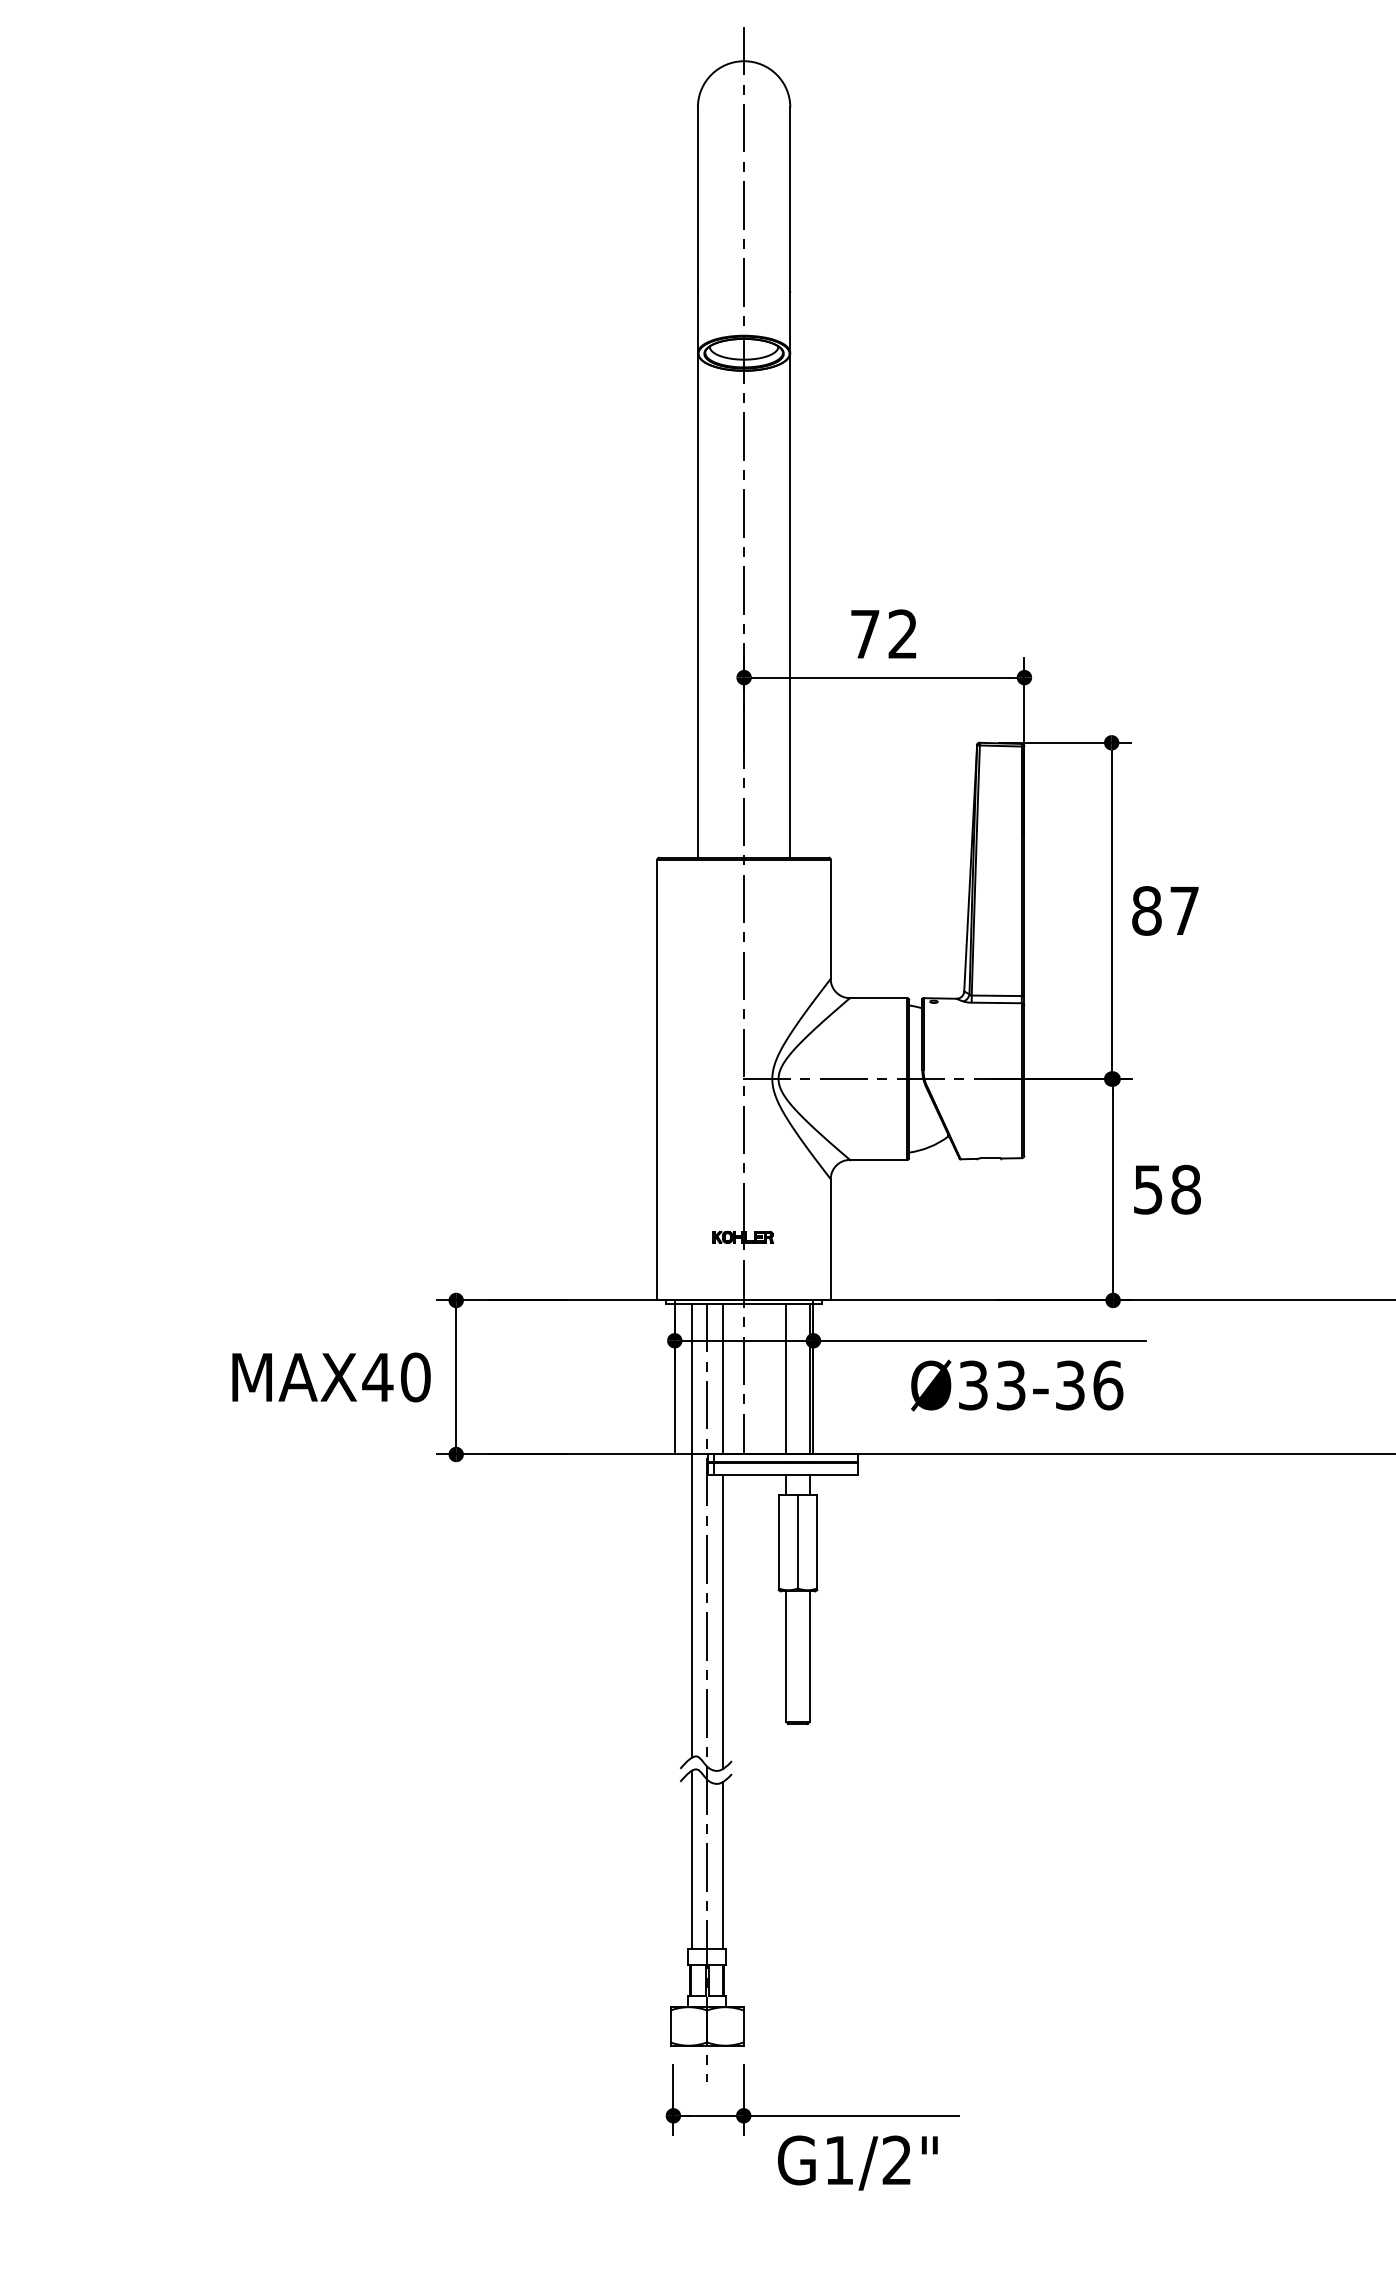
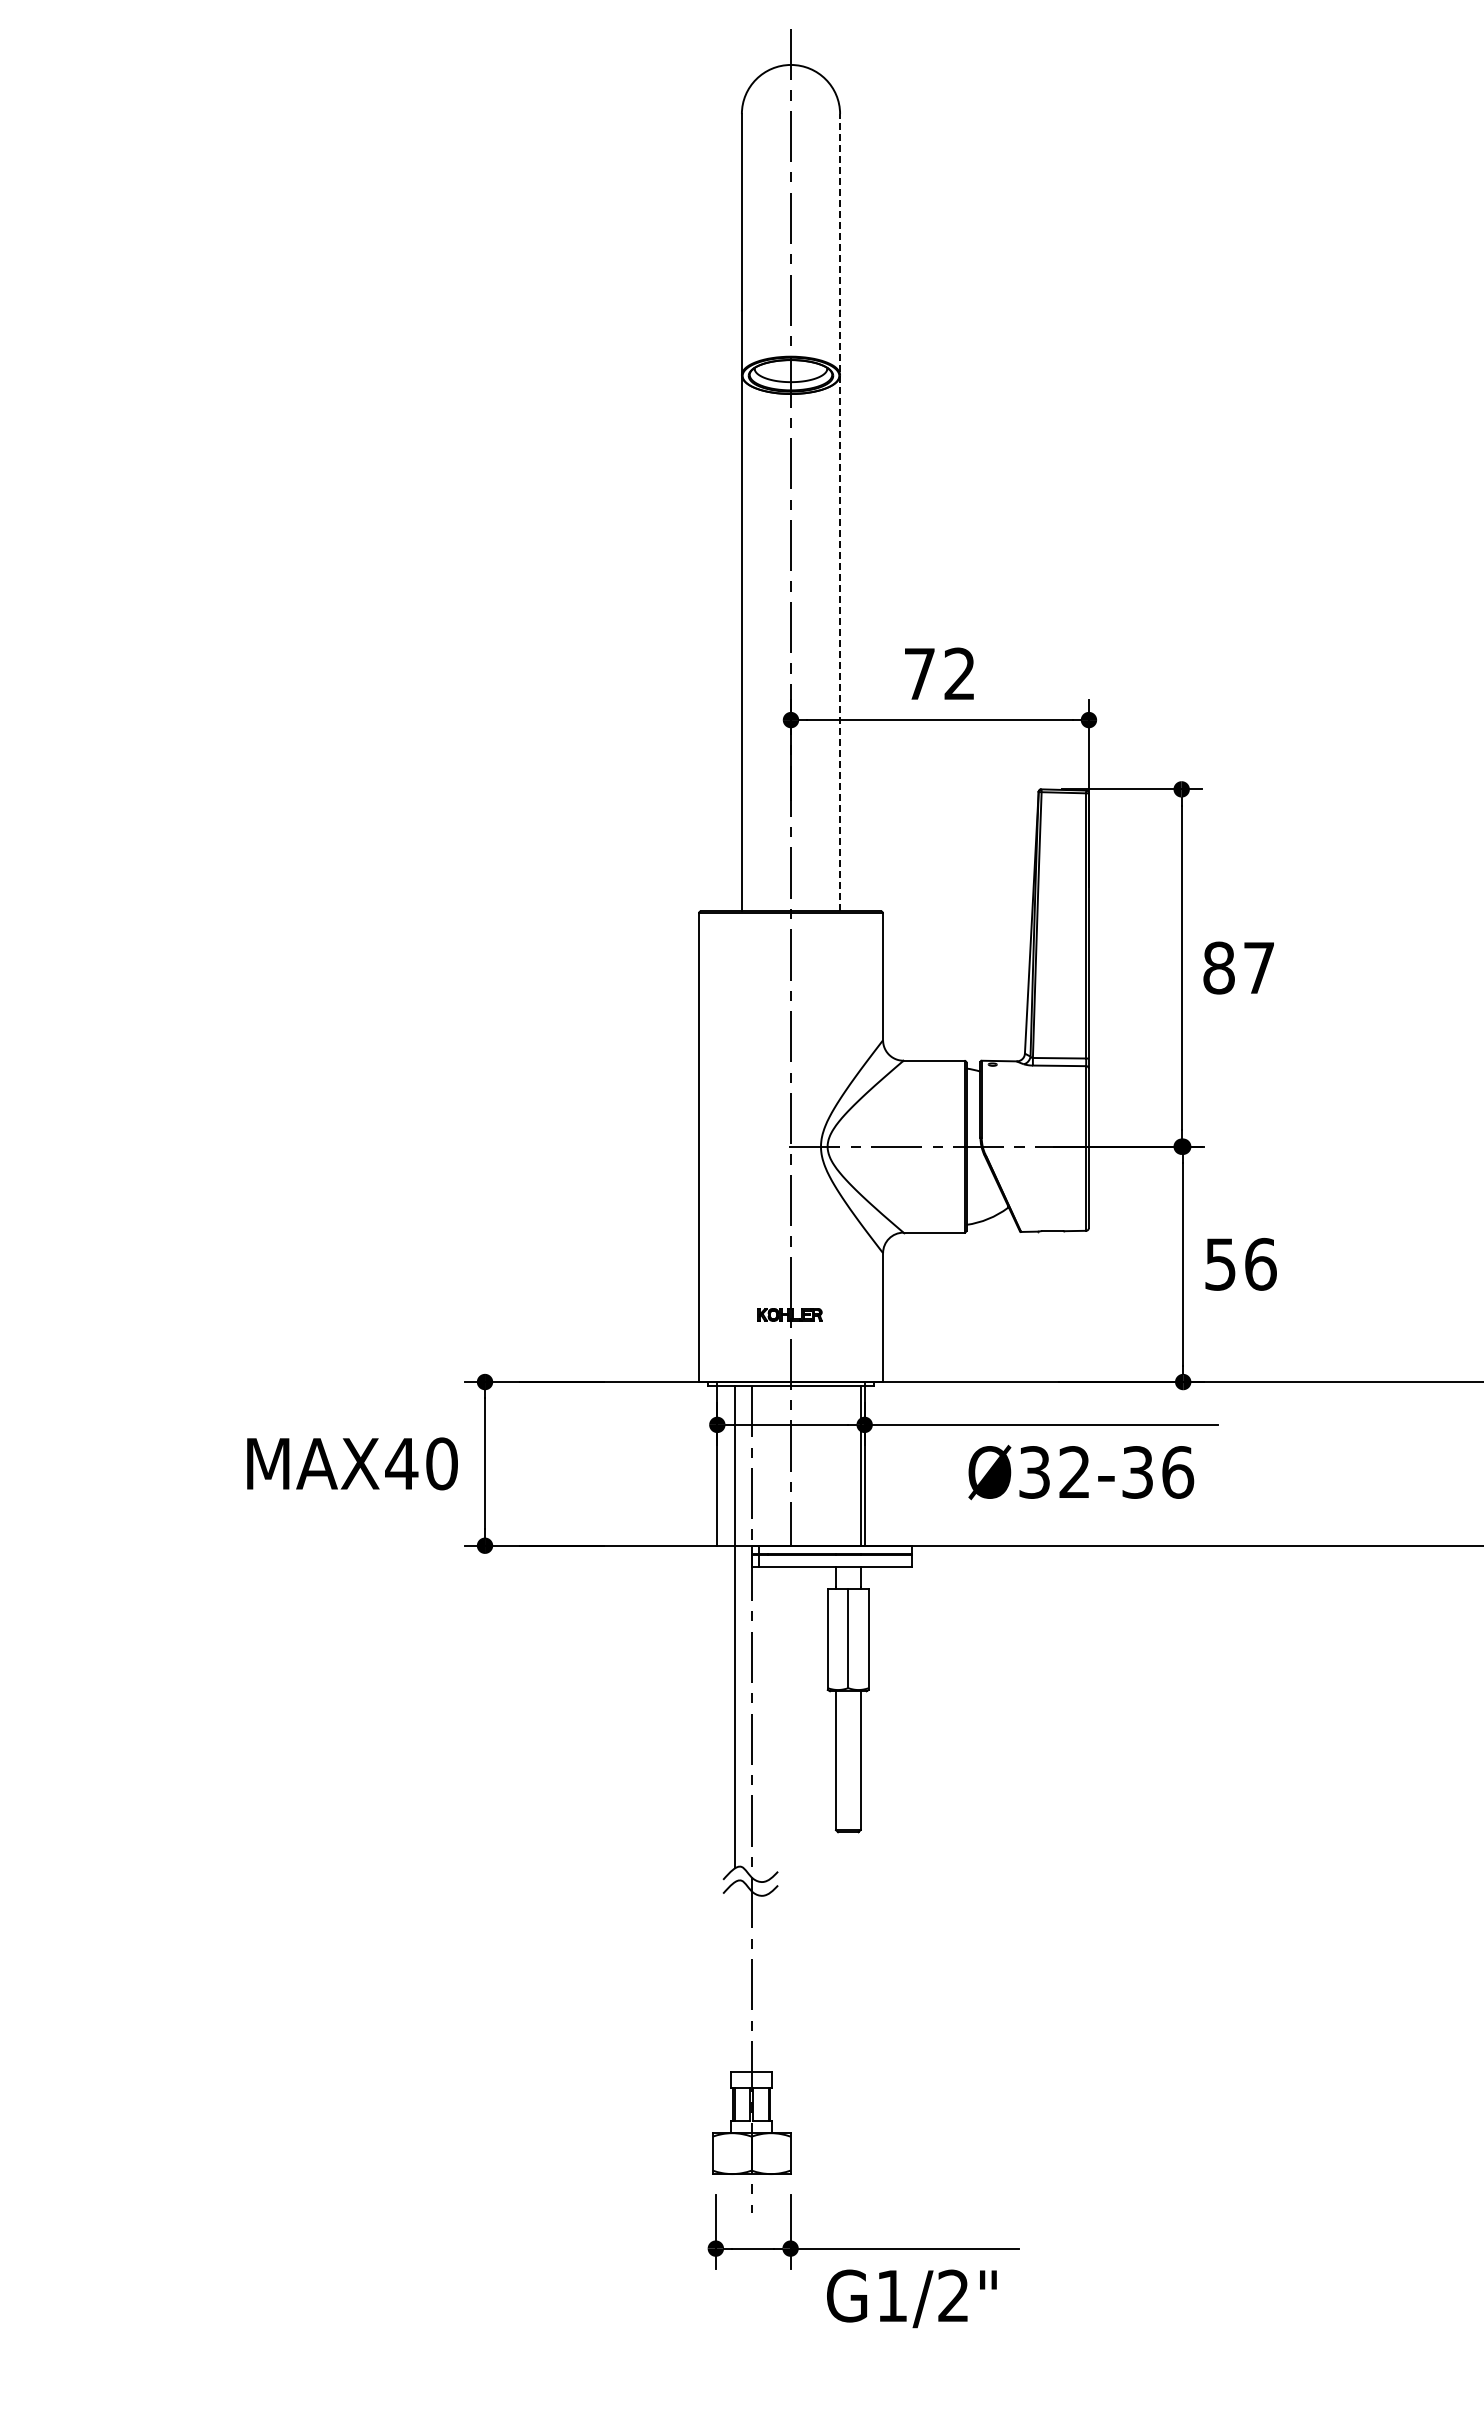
line: (790, 482) -> (840, 512), solid -> dashed
text: (1185, 1188) -> (1260, 1263), 58 -> 56
line: (722, 1378) -> (768, 1465), removed
line: (786, 1378) -> (836, 1465), removed
text: (1010, 1385) -> (1074, 1472), Ø33-36 -> Ø32-36
line: (722, 1621) -> (768, 1723), removed
line: (691, 1859) -> (735, 1976), removed
line: (722, 1865) -> (768, 1982), removed

